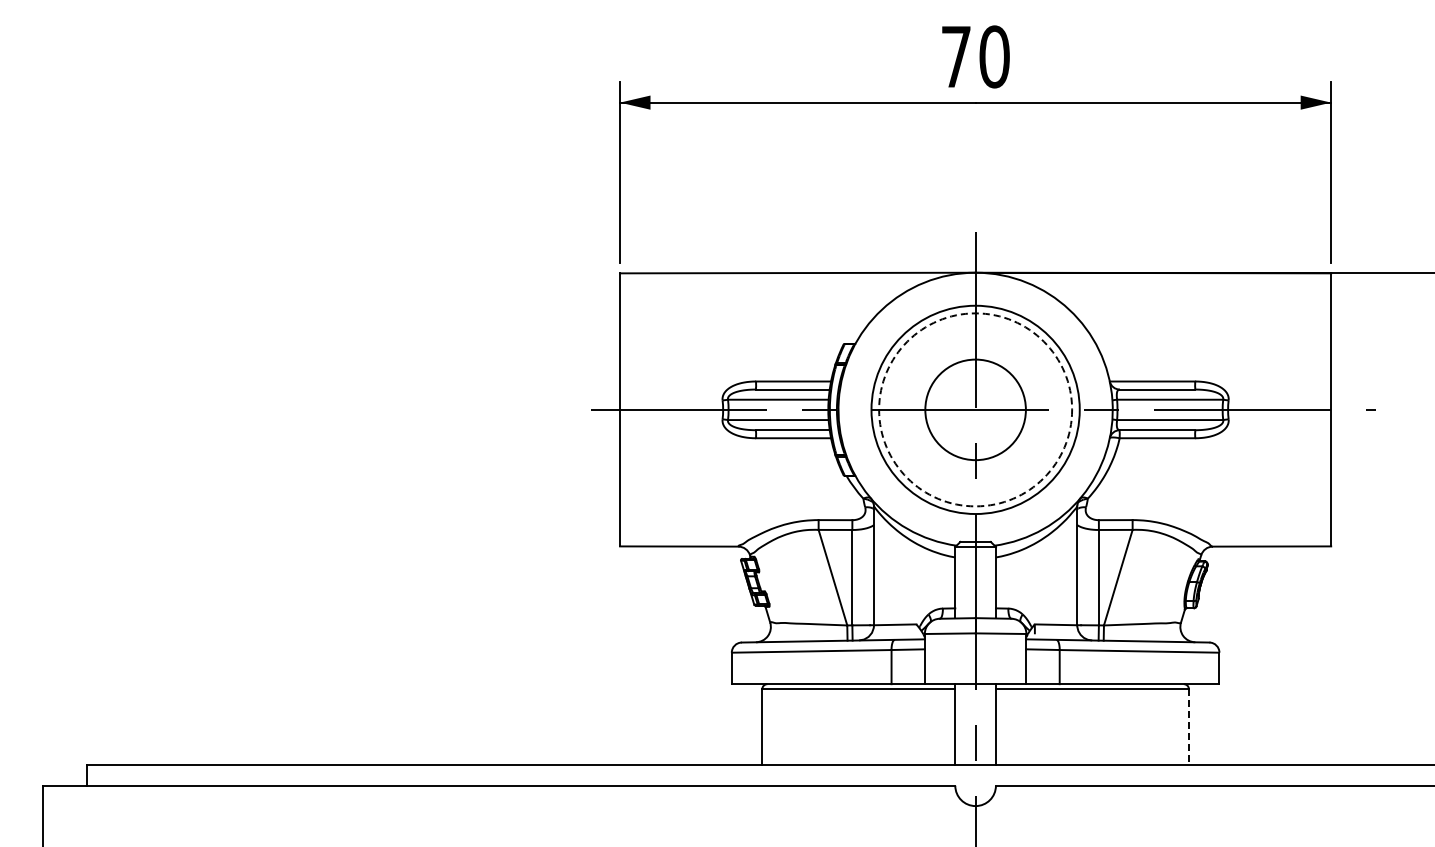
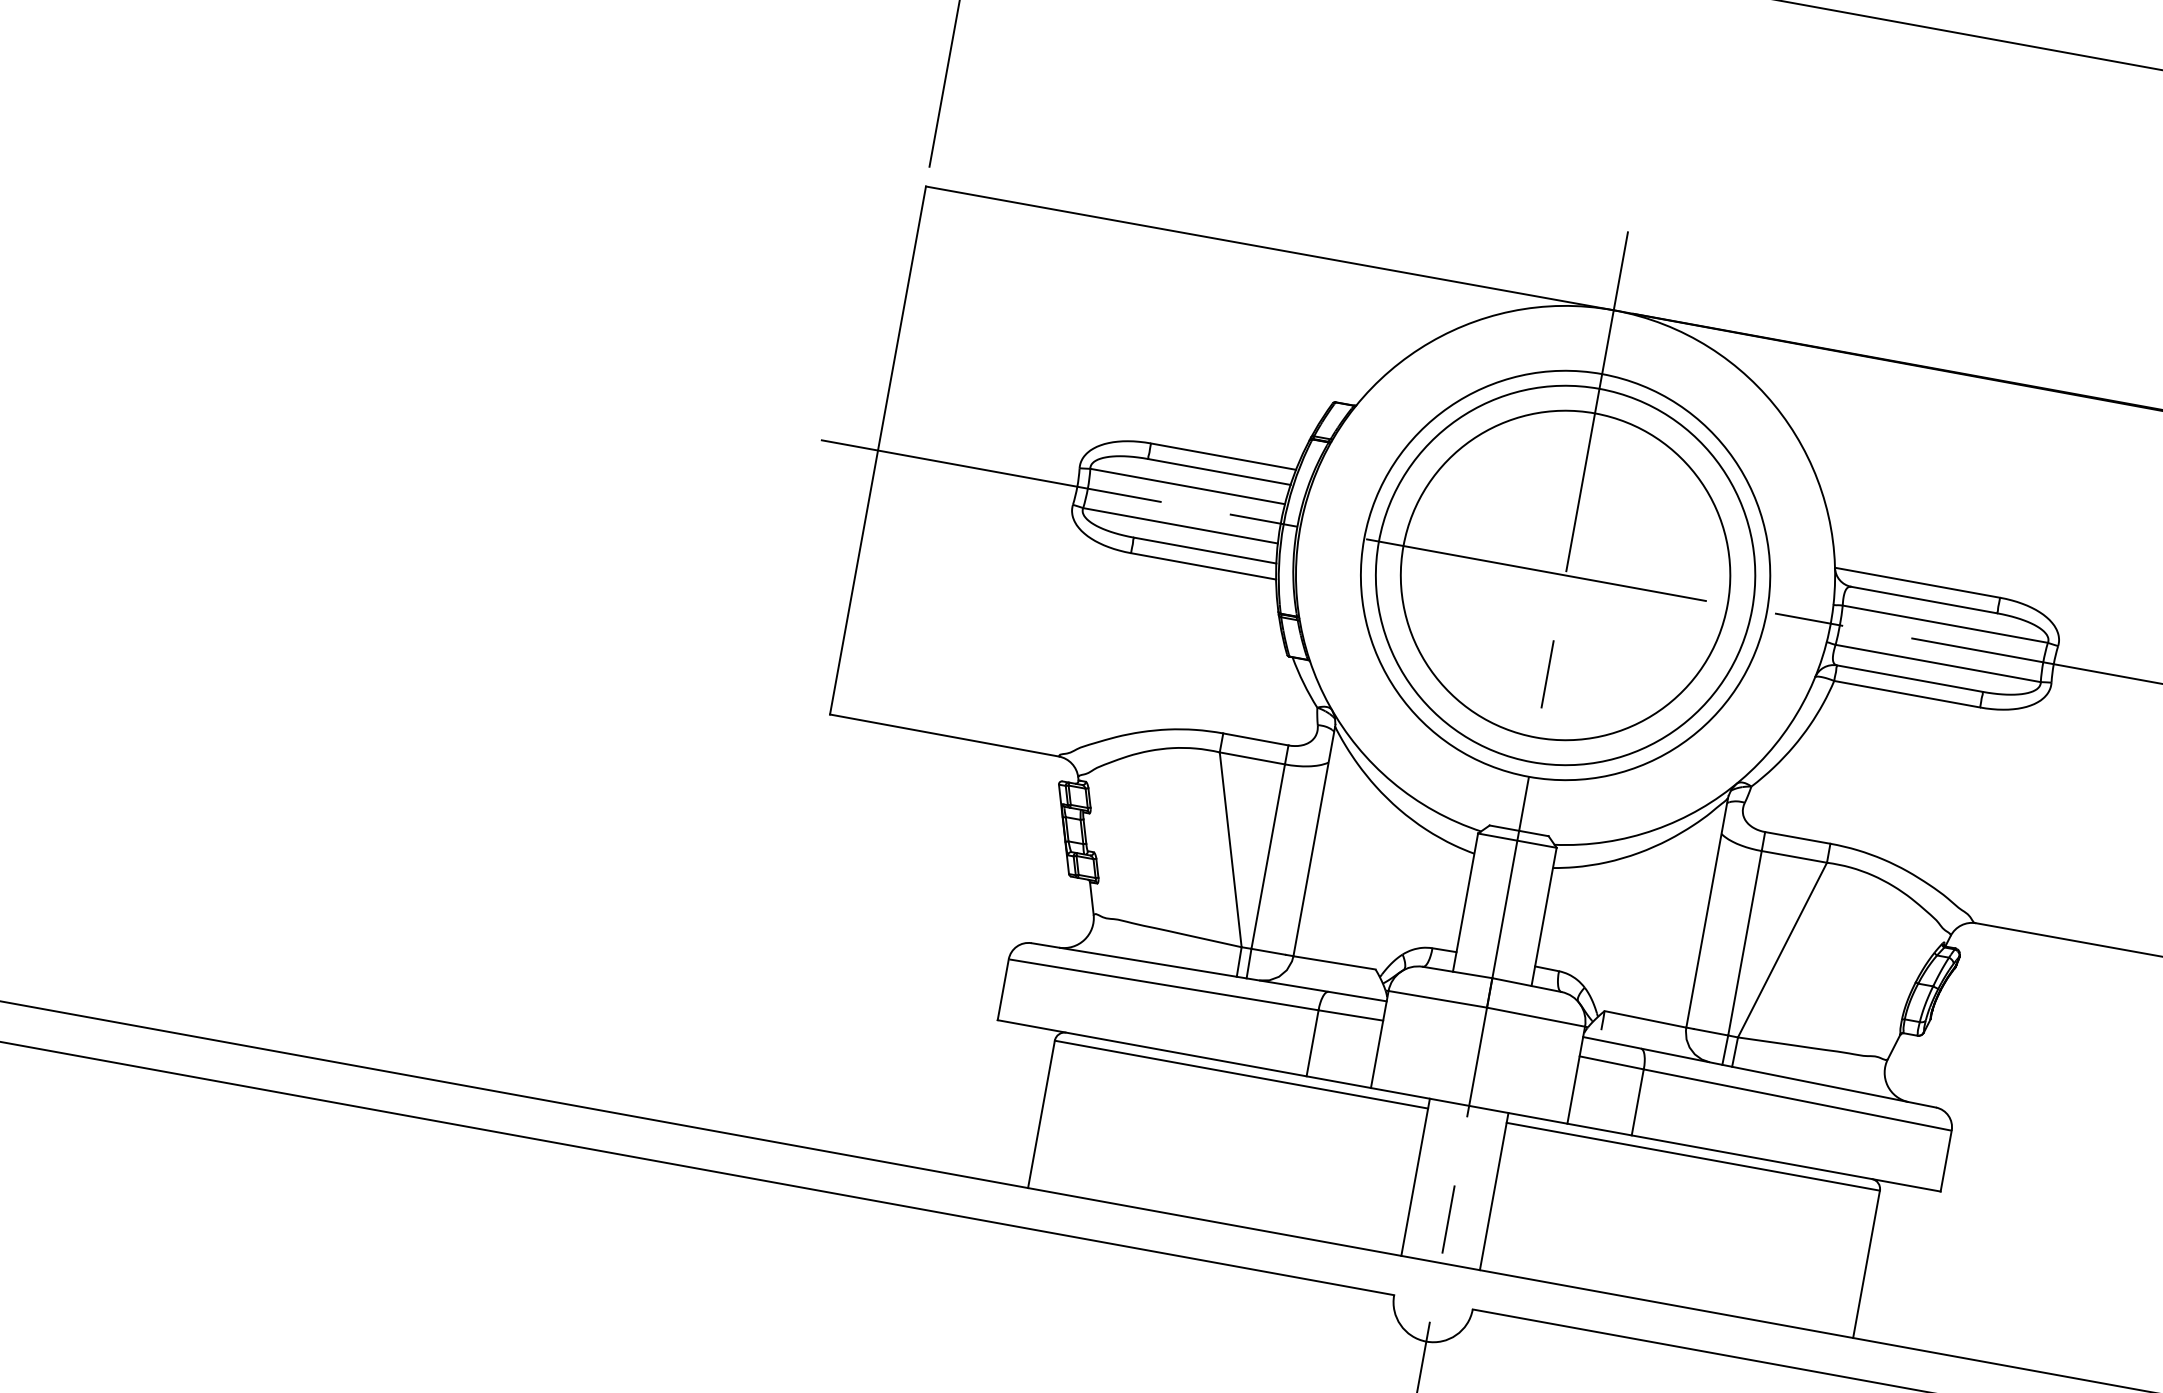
circle: (975, 409) -> (1565, 574), dashed -> solid
circle: (975, 409) -> (1565, 574), size x1.67
line: (1188, 727) -> (1865, 1264), dashed -> solid

